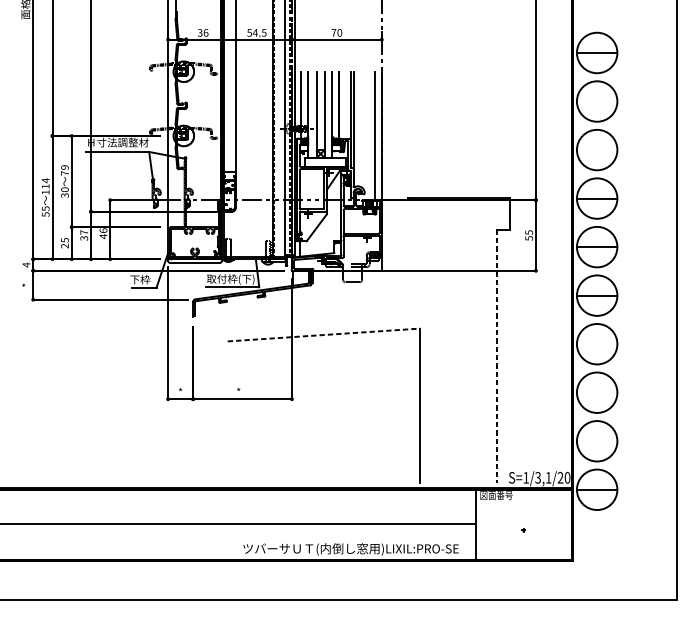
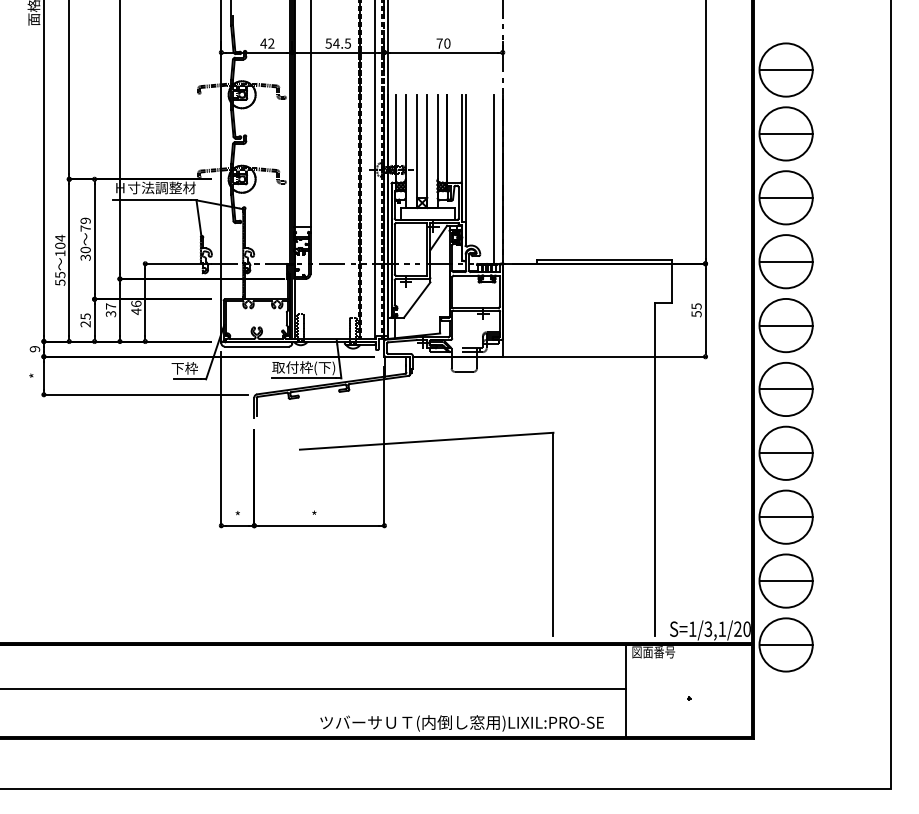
text: (203, 32) -> (267, 43), 36 -> 42
line: (596, 101) -> (785, 133), added
line: (596, 149) -> (785, 197), added
text: (45, 186) -> (60, 245), 114 -> 104
text: (26, 264) -> (34, 348), 4 -> 9
line: (324, 335) -> (427, 441), dashed -> solid
line: (596, 344) -> (785, 453), added
line: (497, 356) -> (654, 469), dashed -> solid
line: (596, 392) -> (785, 517), added
line: (596, 441) -> (785, 581), added

